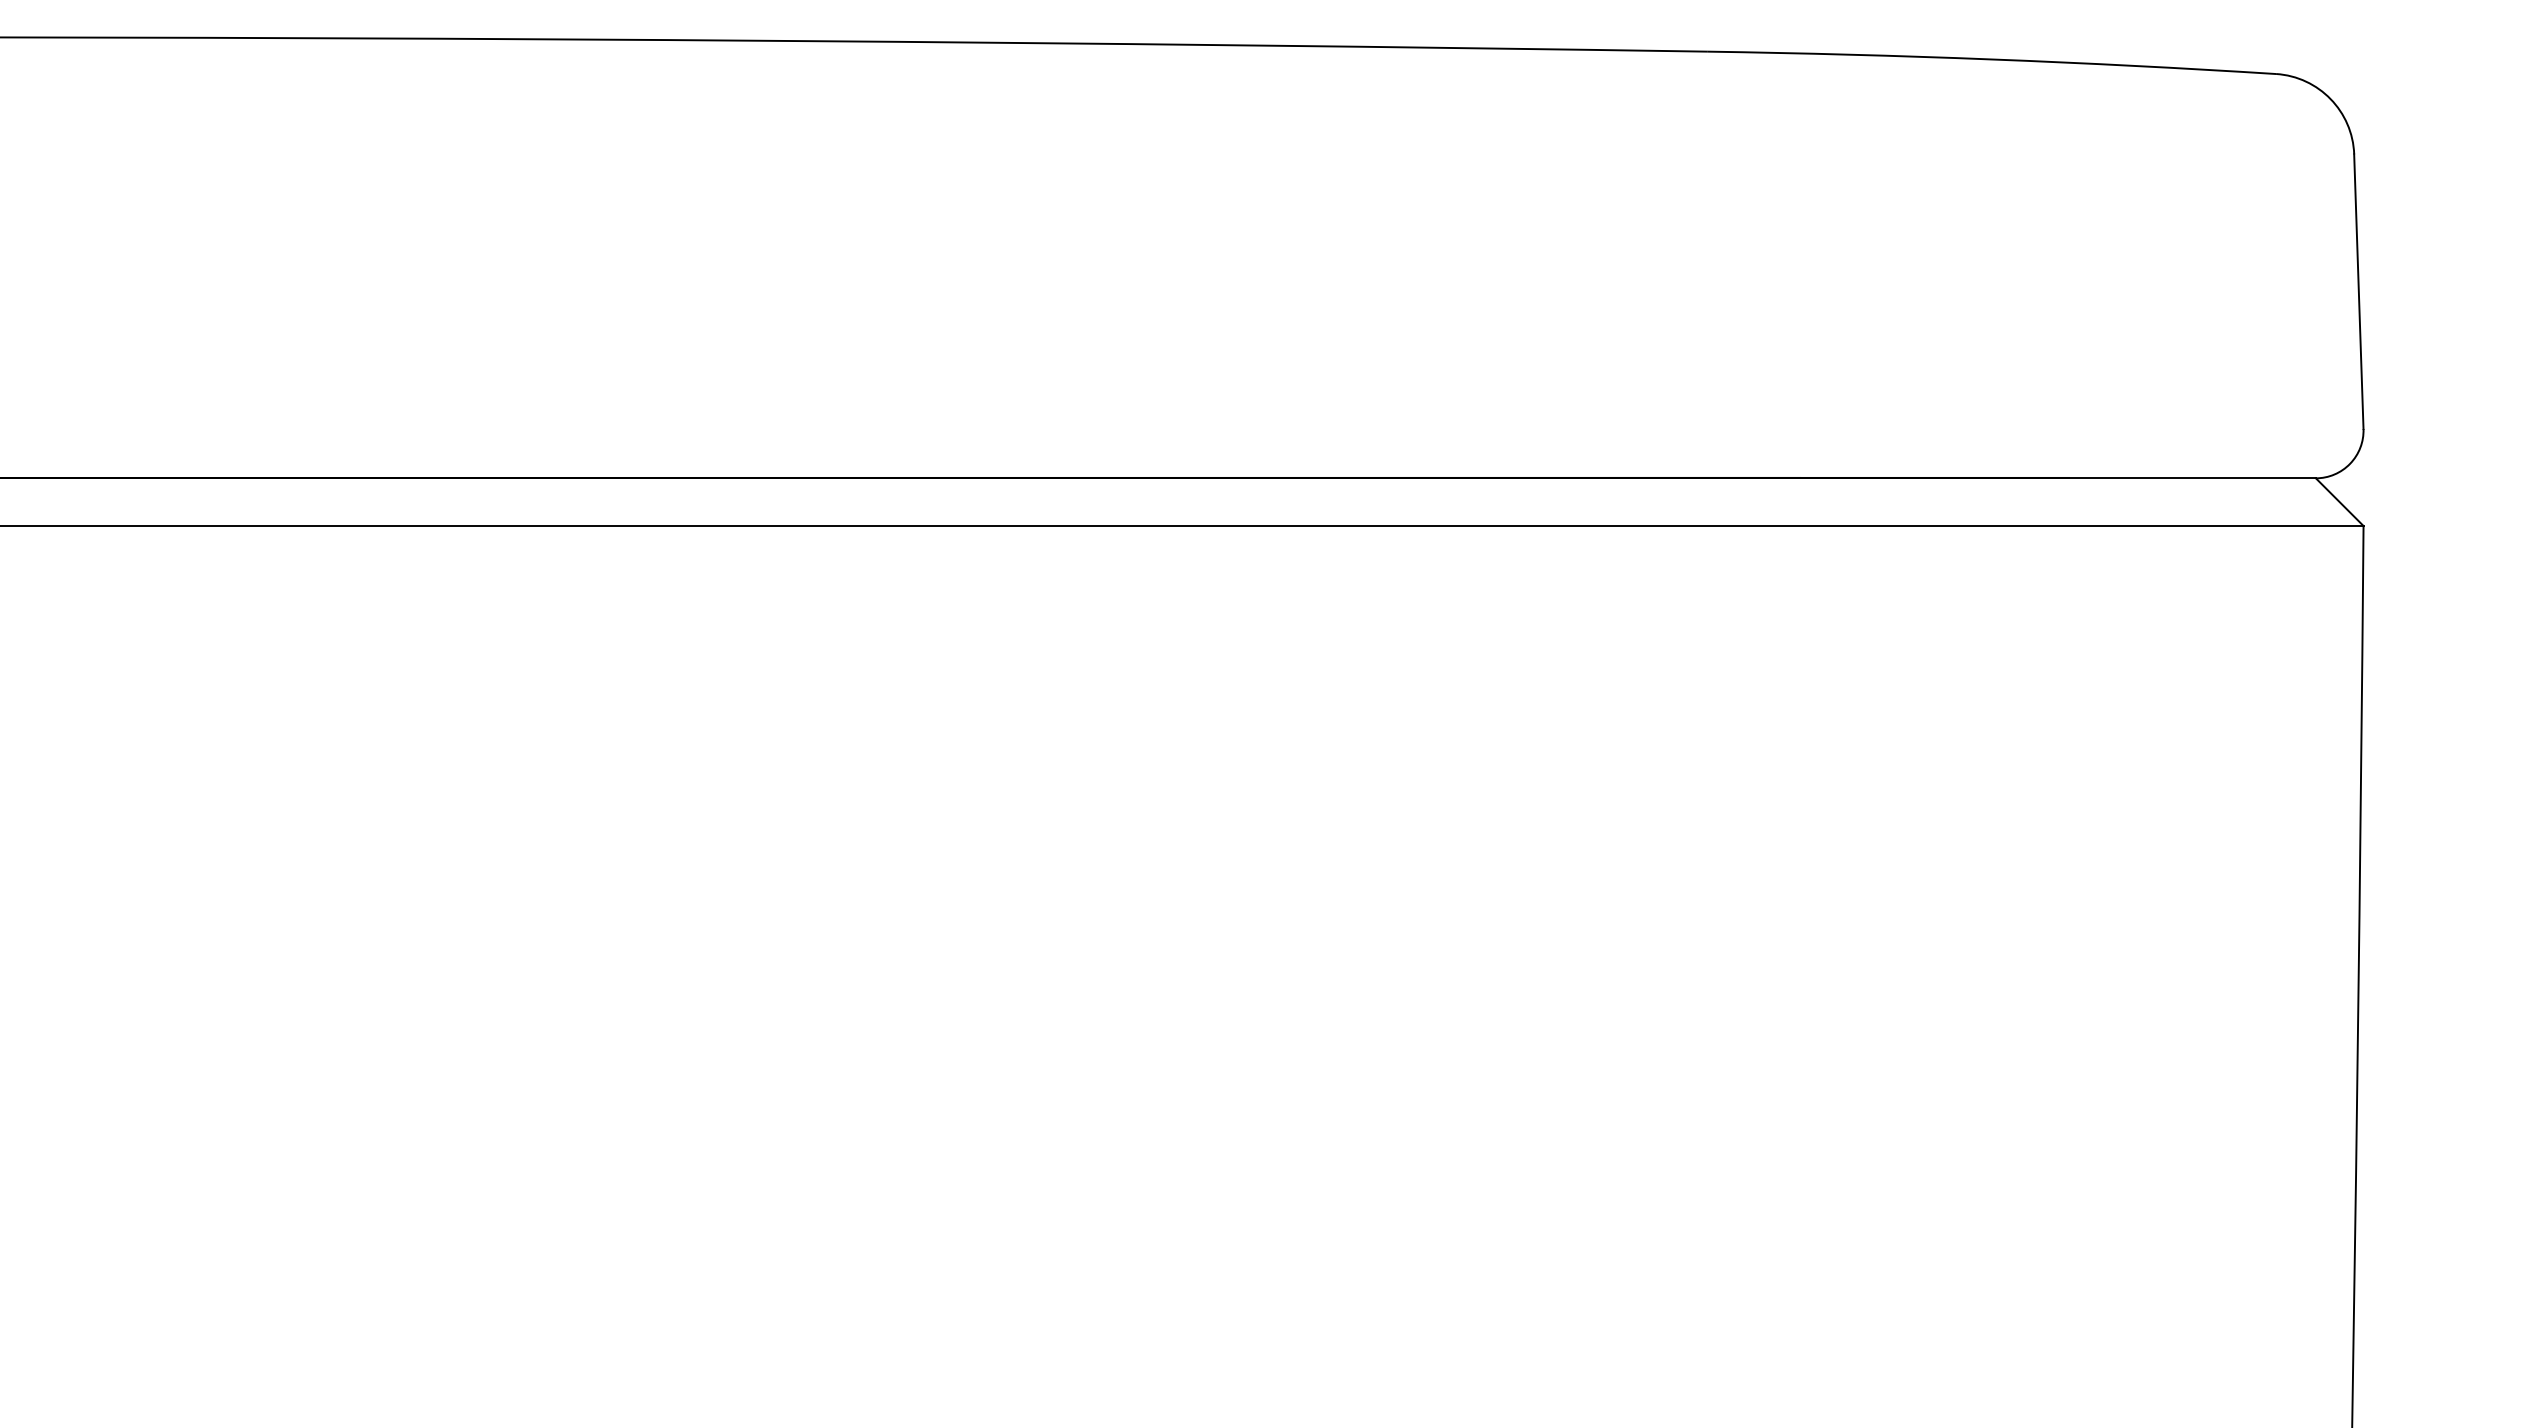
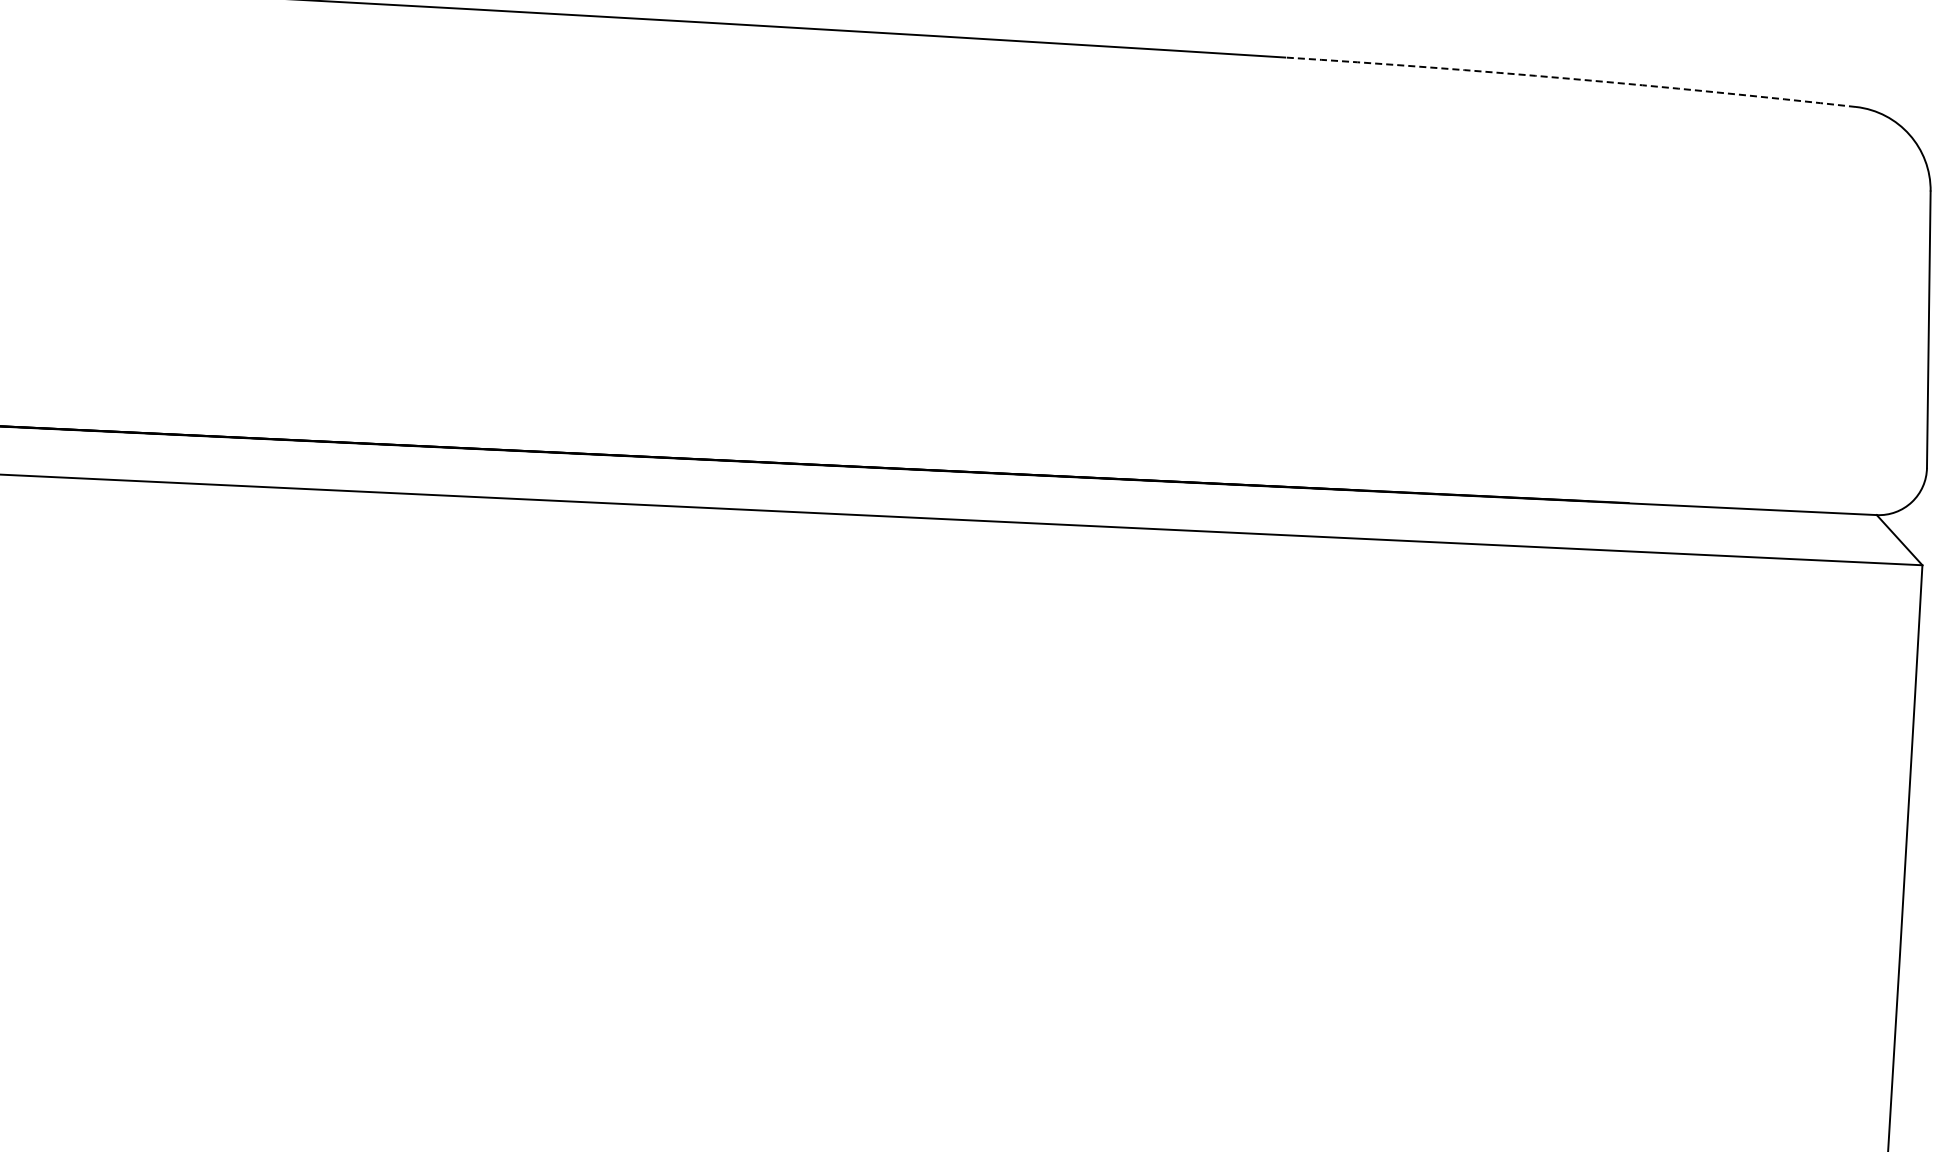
arc: (1992, 59) -> (1571, 78), solid -> dashed

